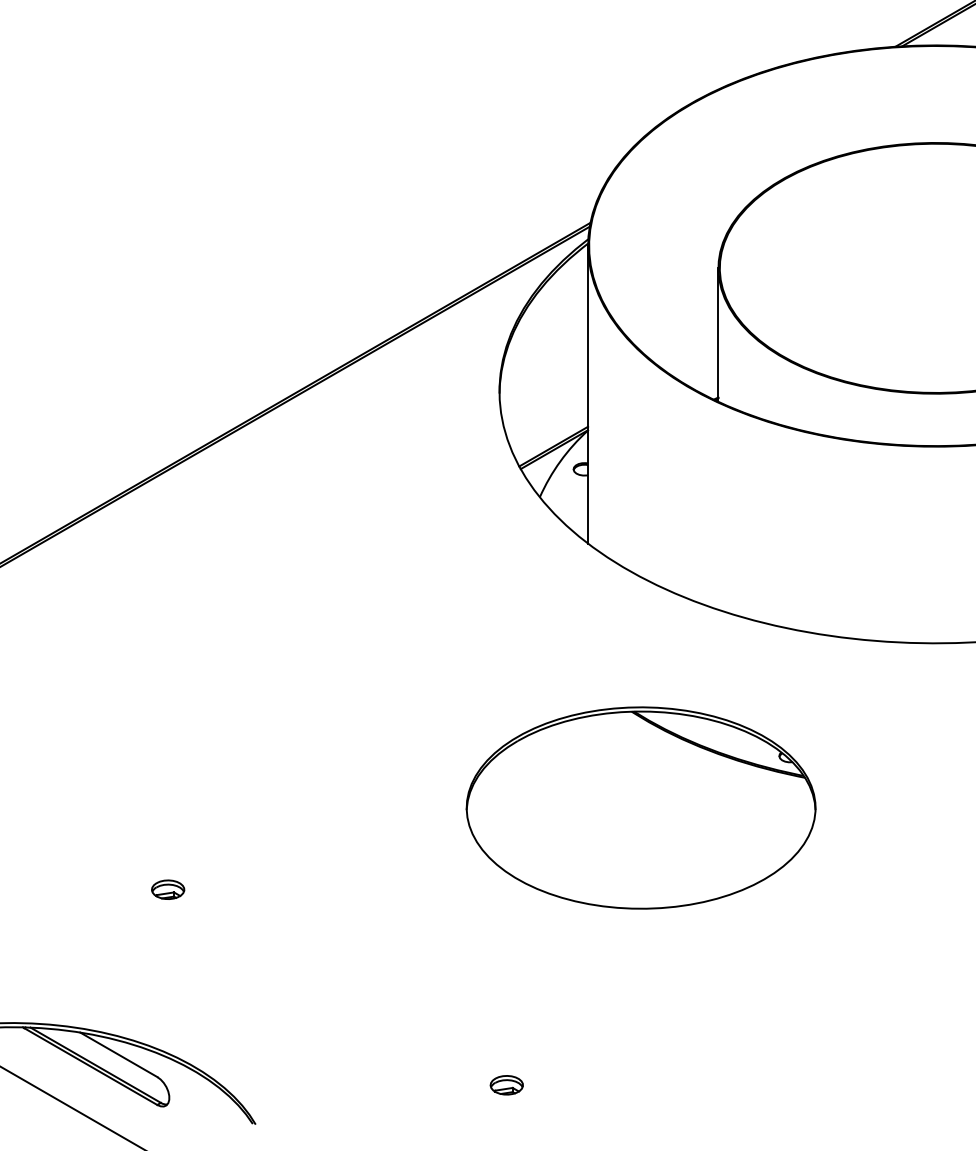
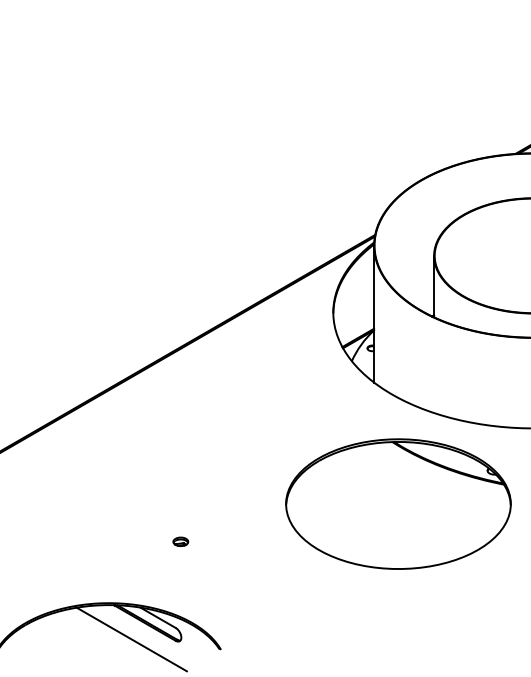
part: (641, 808) -> (398, 504), size x1.4
part: (506, 1084) -> (336, 631), removed

